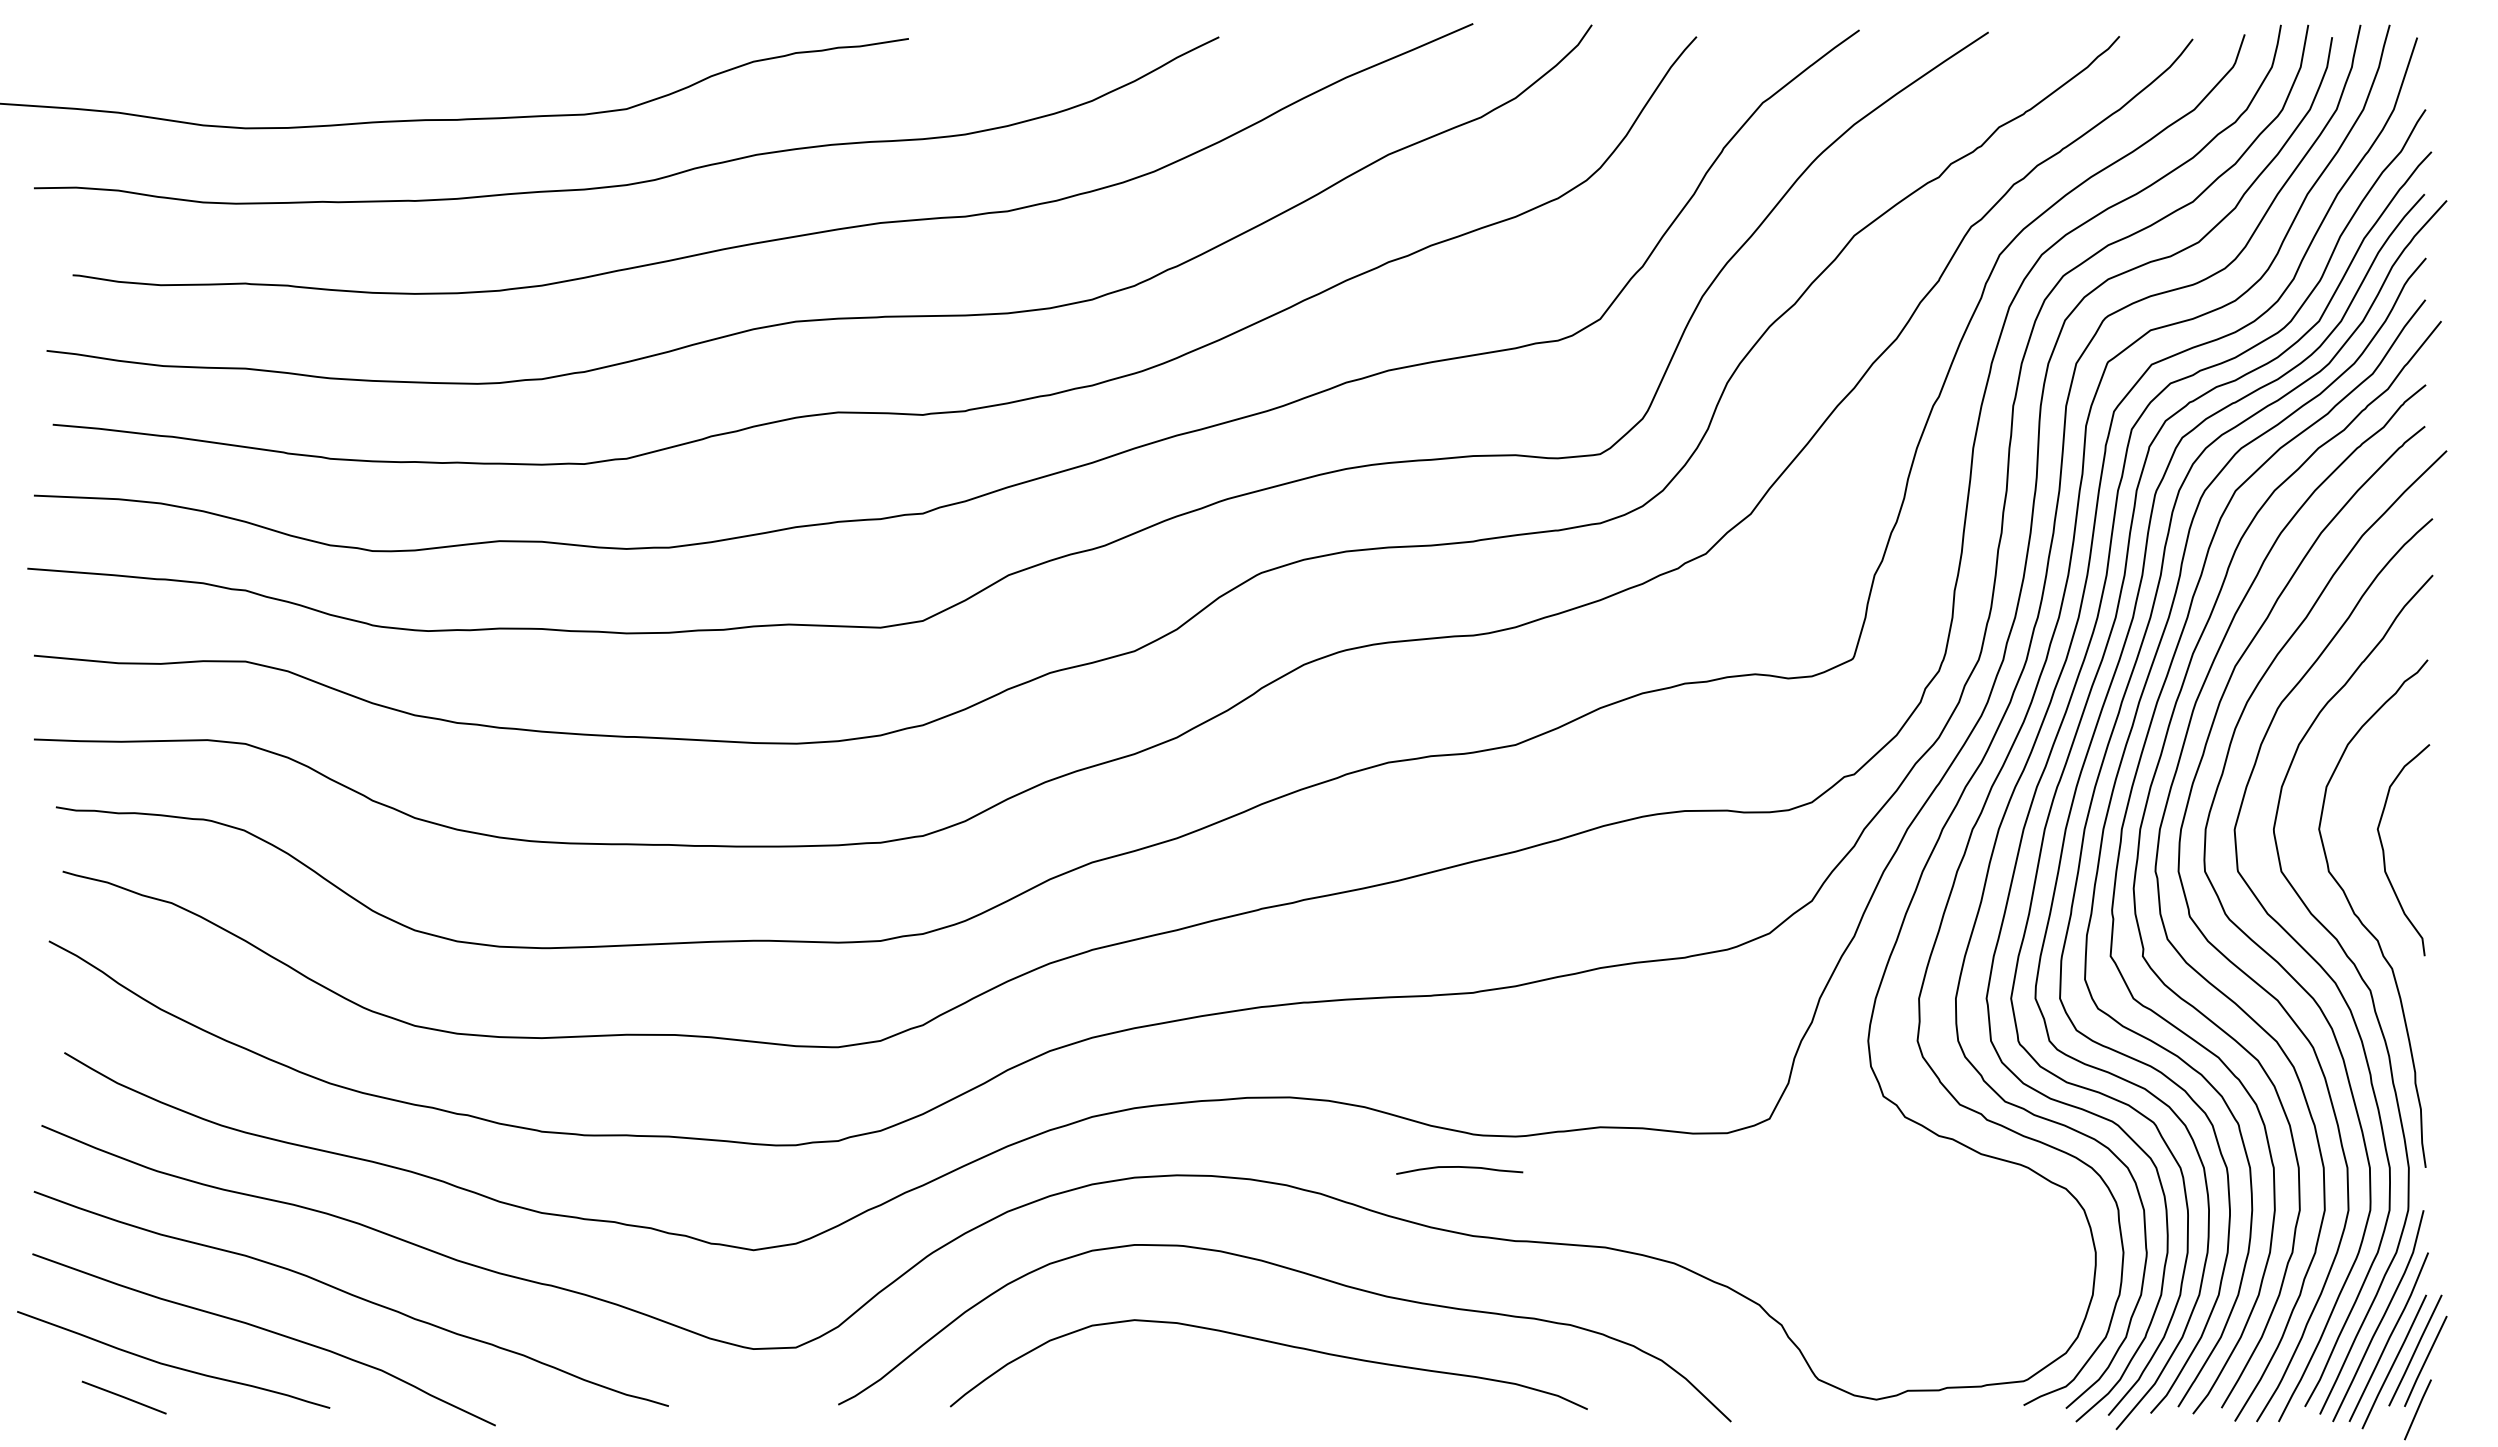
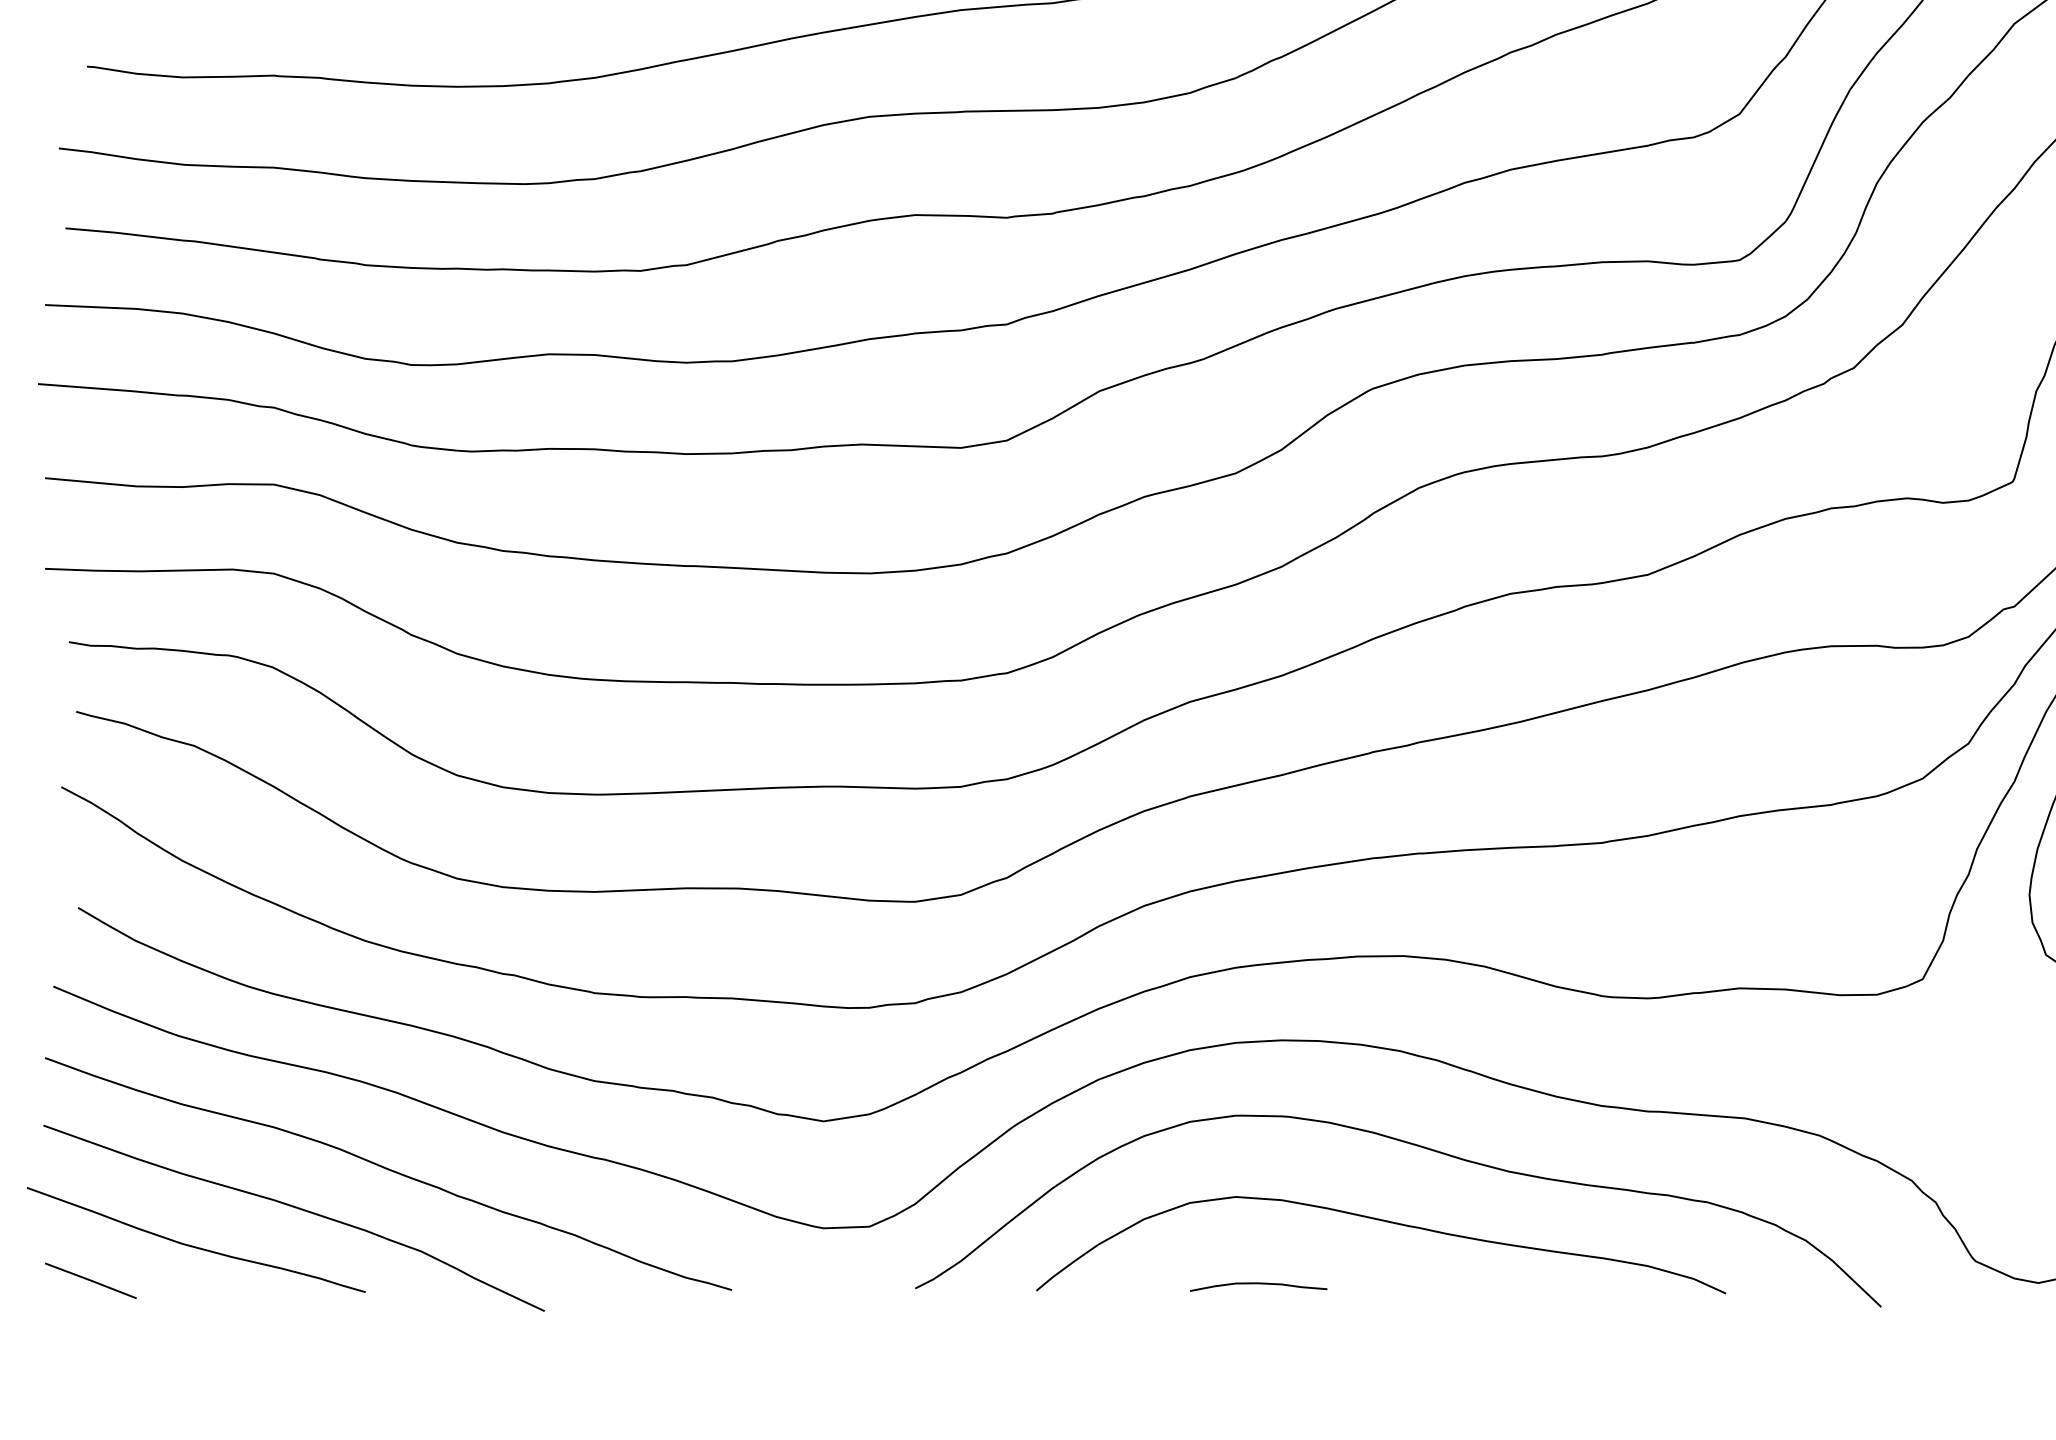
curve: (1459, 1167) -> (1258, 1283), moved
line: (123, 1397) -> (90, 1280), moved

